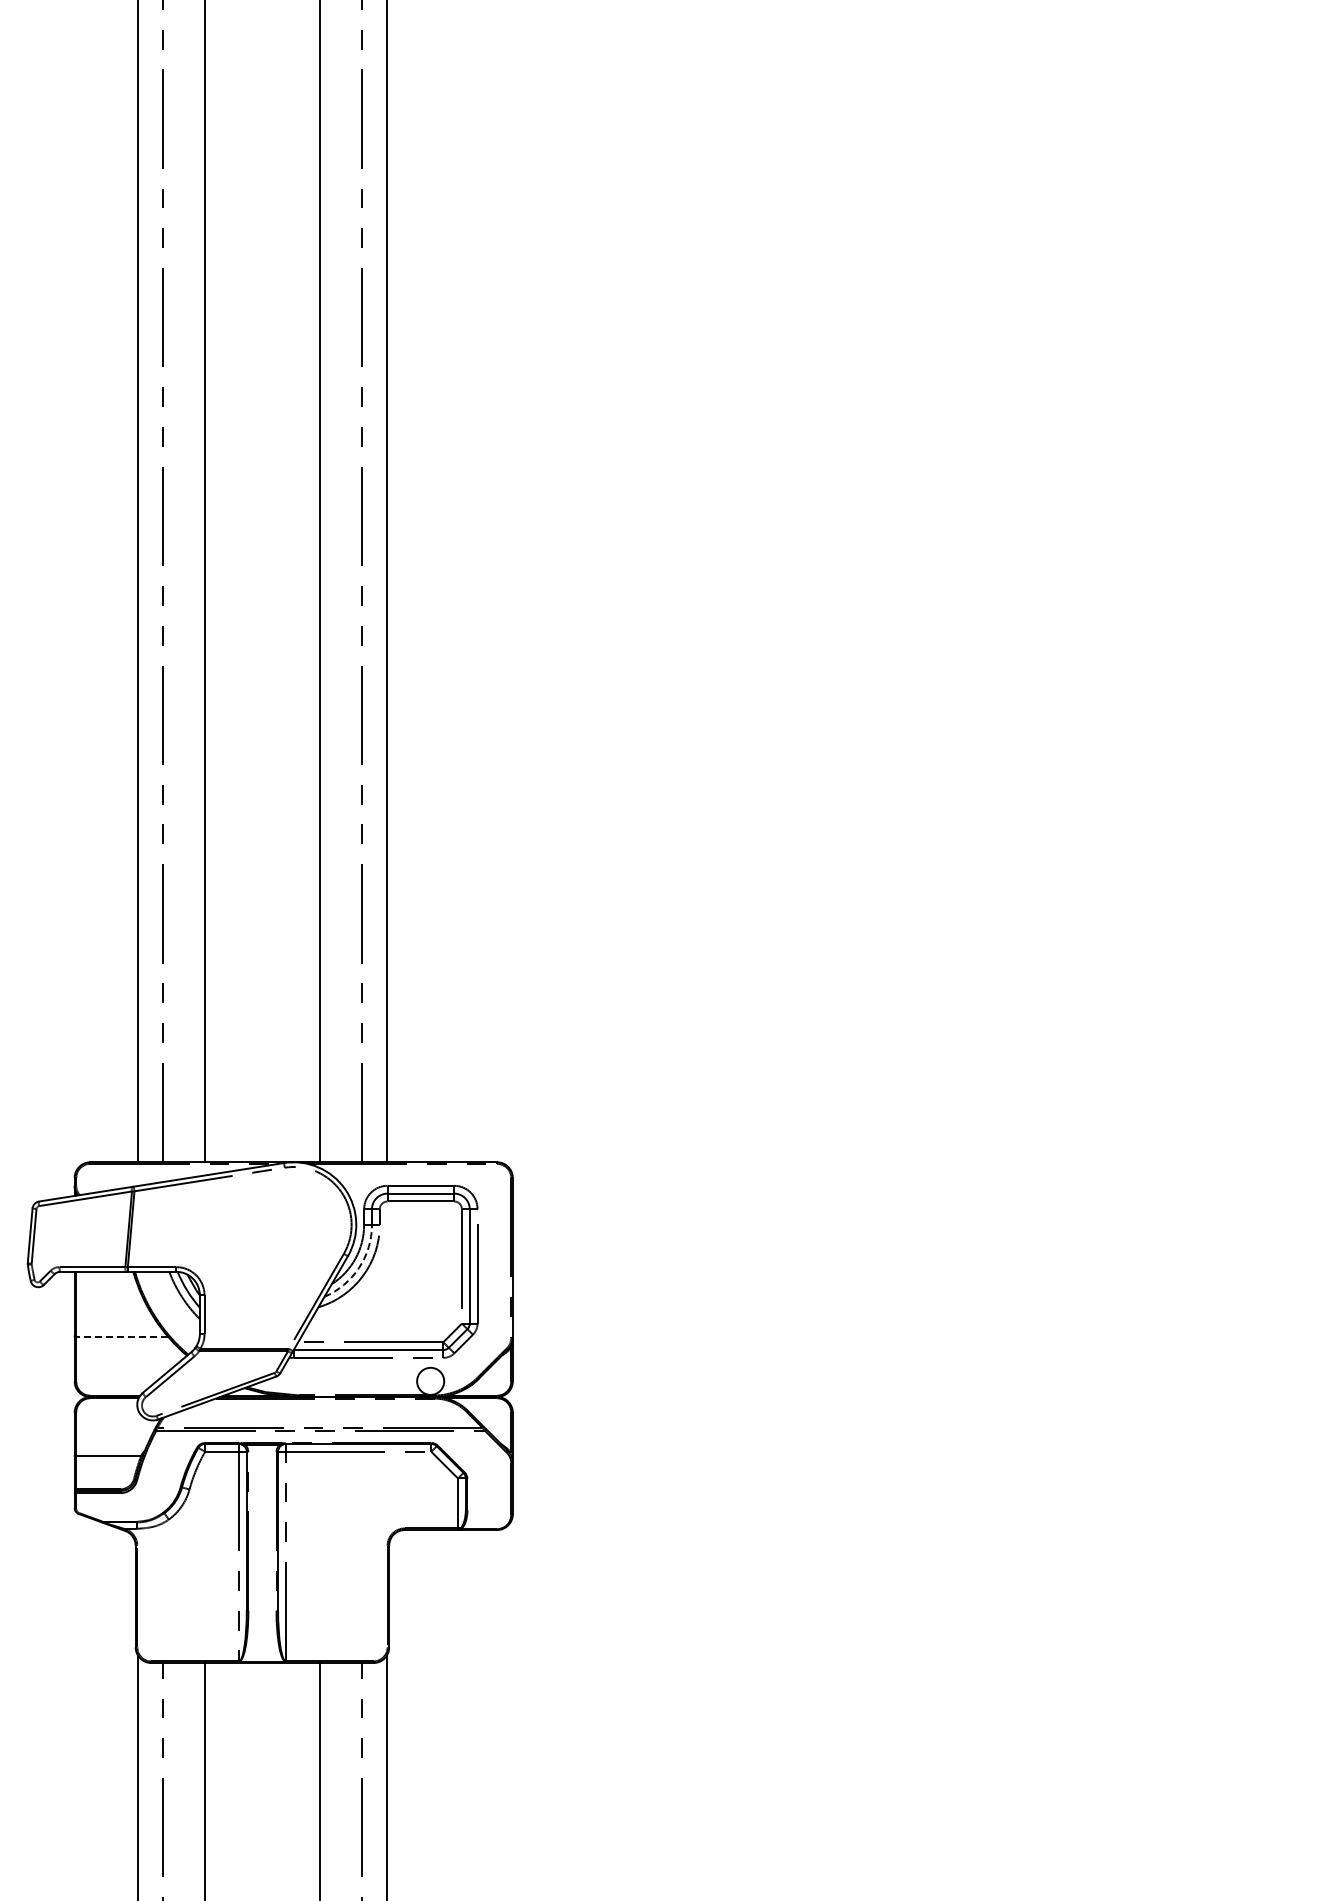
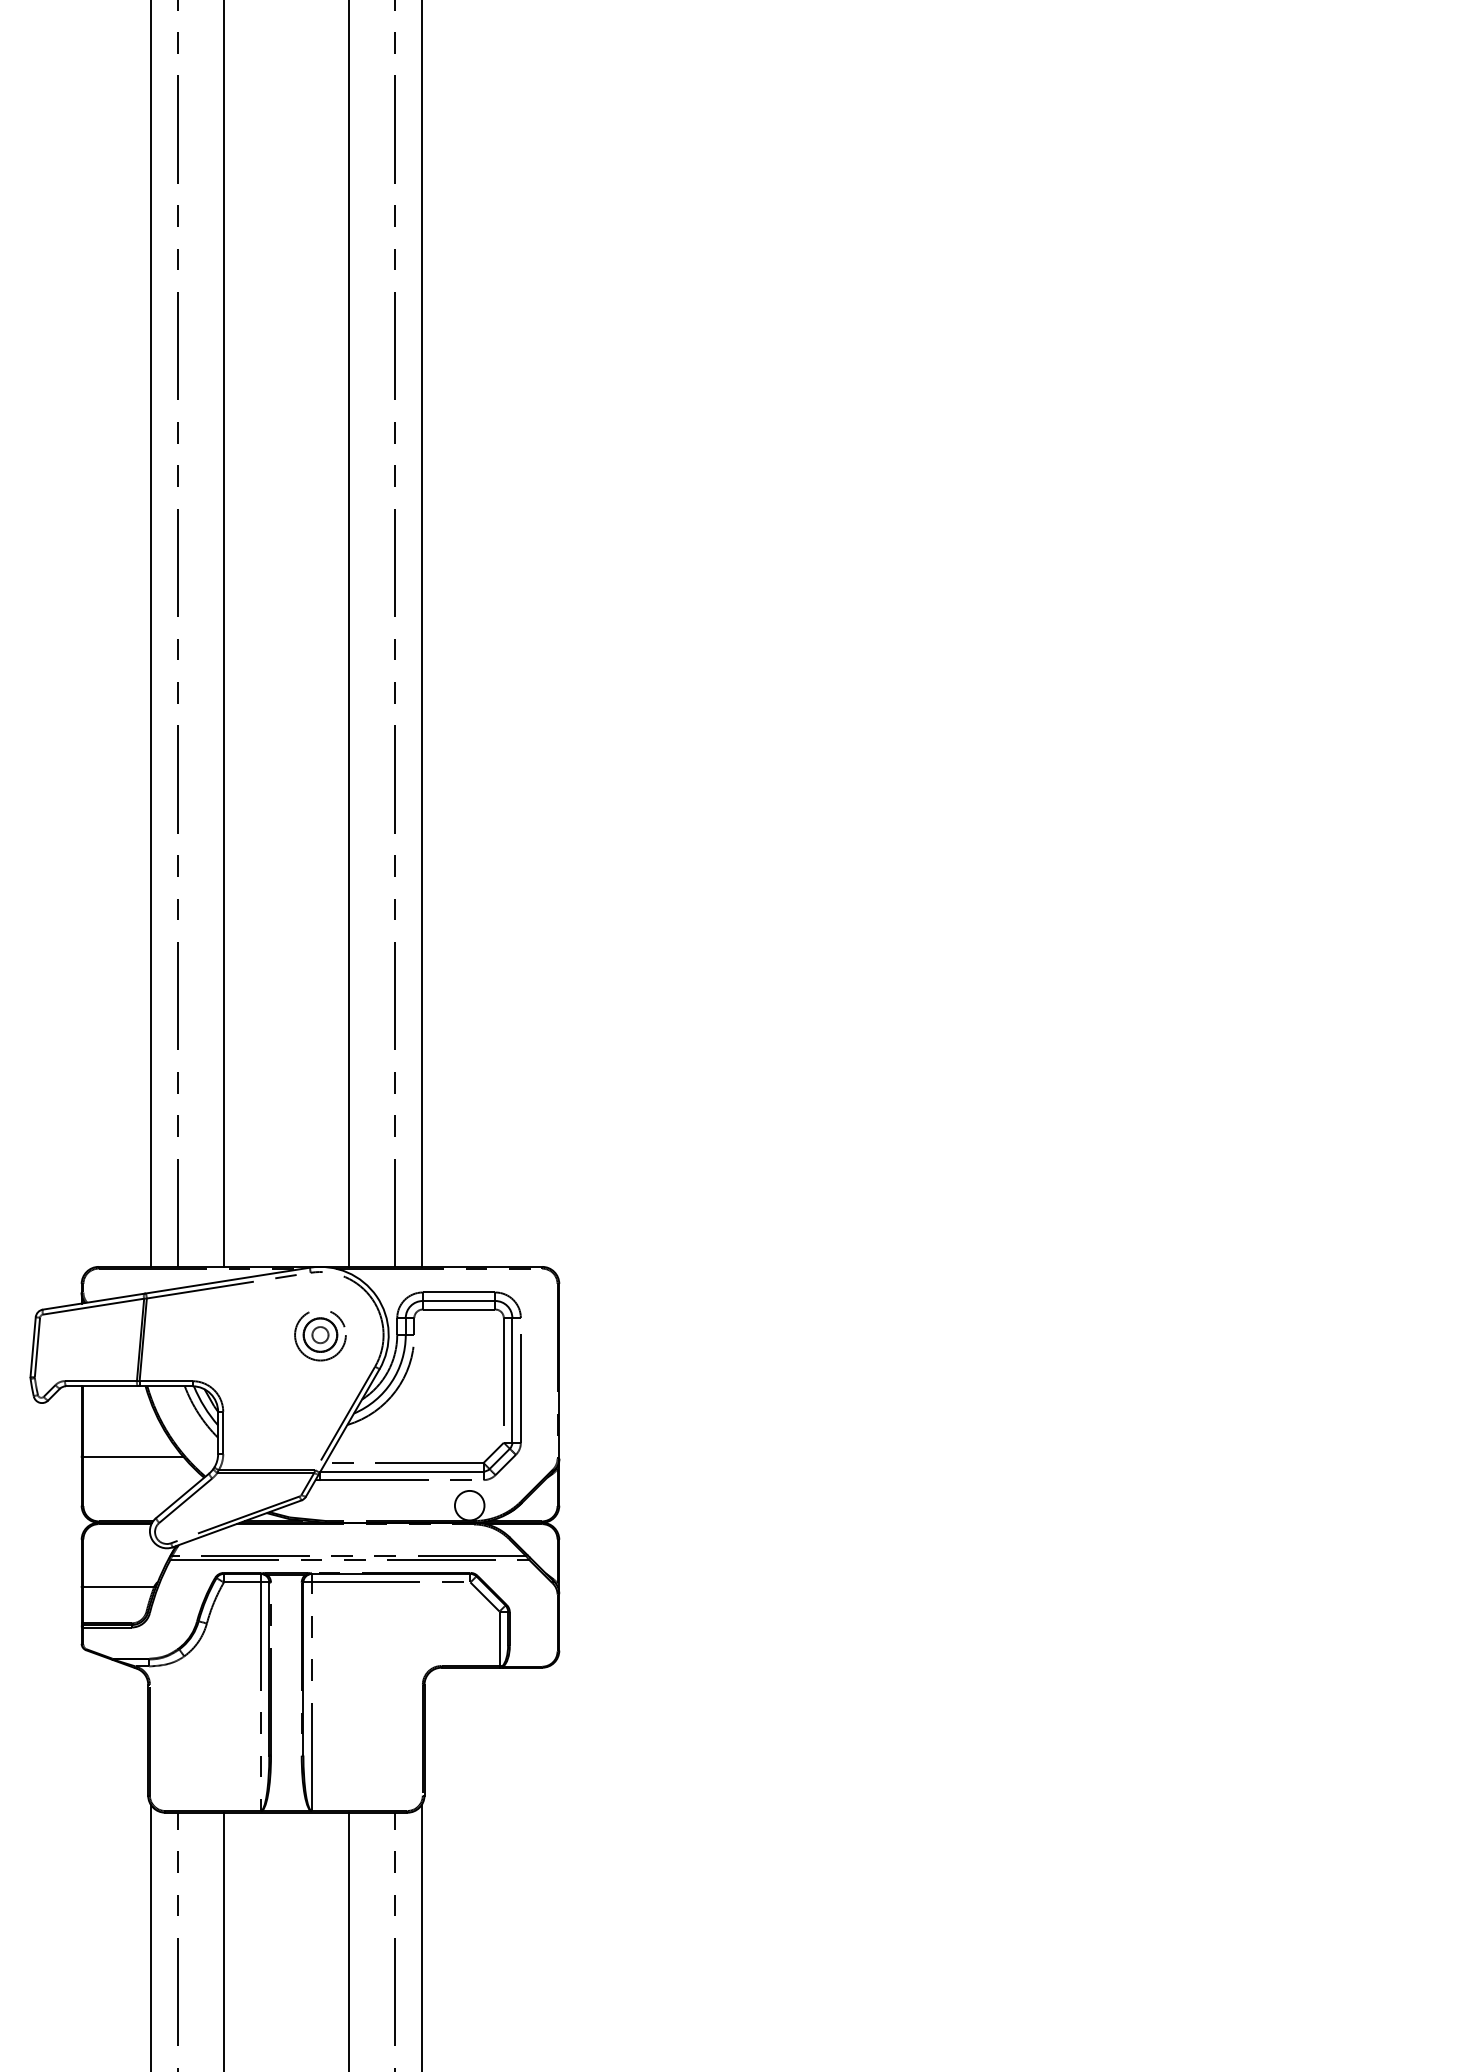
part: (293, 1225) -> (320, 1335), added
arc: (359, 1268) -> (392, 1382), dashed -> solid
line: (122, 1336) -> (133, 1456), dashed -> solid

